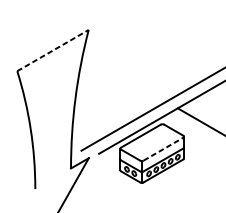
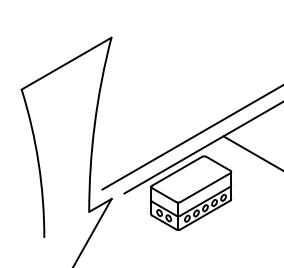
line: (52, 50) -> (66, 63), dashed -> solid
line: (163, 149) -> (205, 187), dashed -> solid

